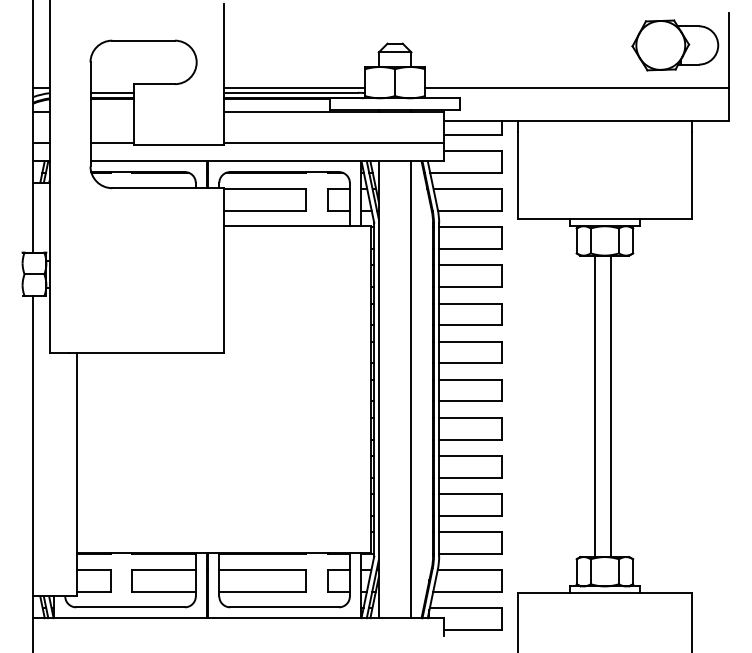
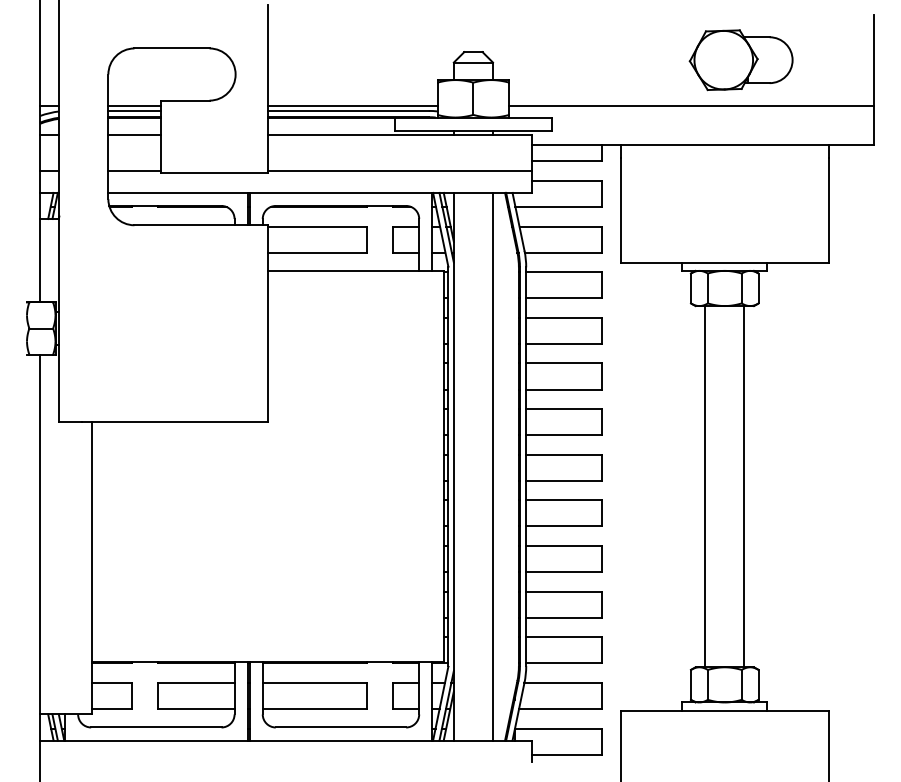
part: (674, 45) -> (740, 60), moved
line: (112, 88) -> (134, 105), added
line: (112, 112) -> (134, 134), added
line: (595, 406) -> (744, 486), moved
line: (611, 406) -> (705, 486), moved

